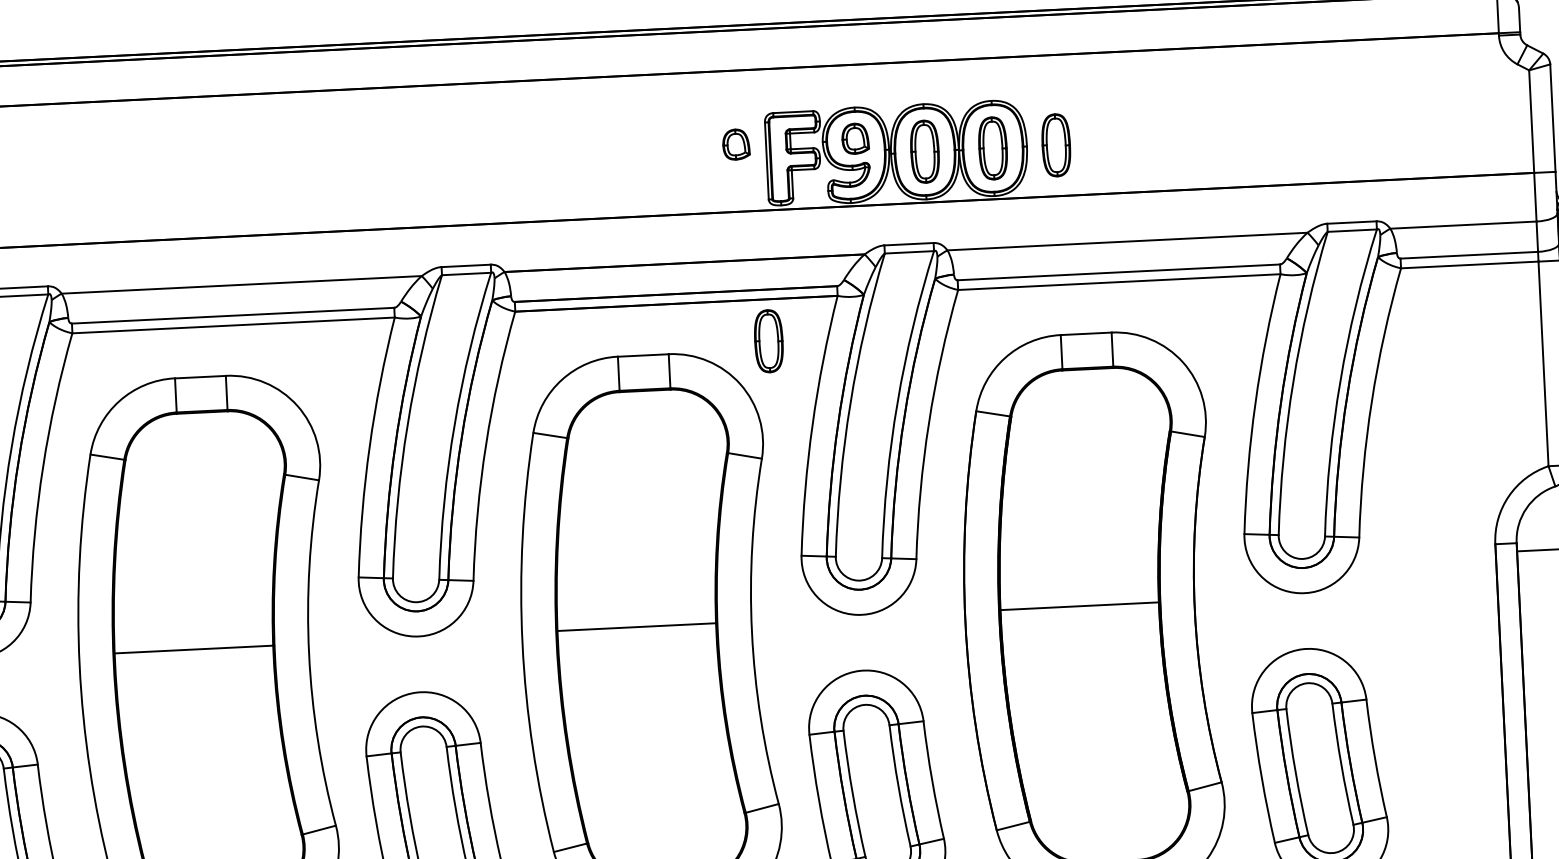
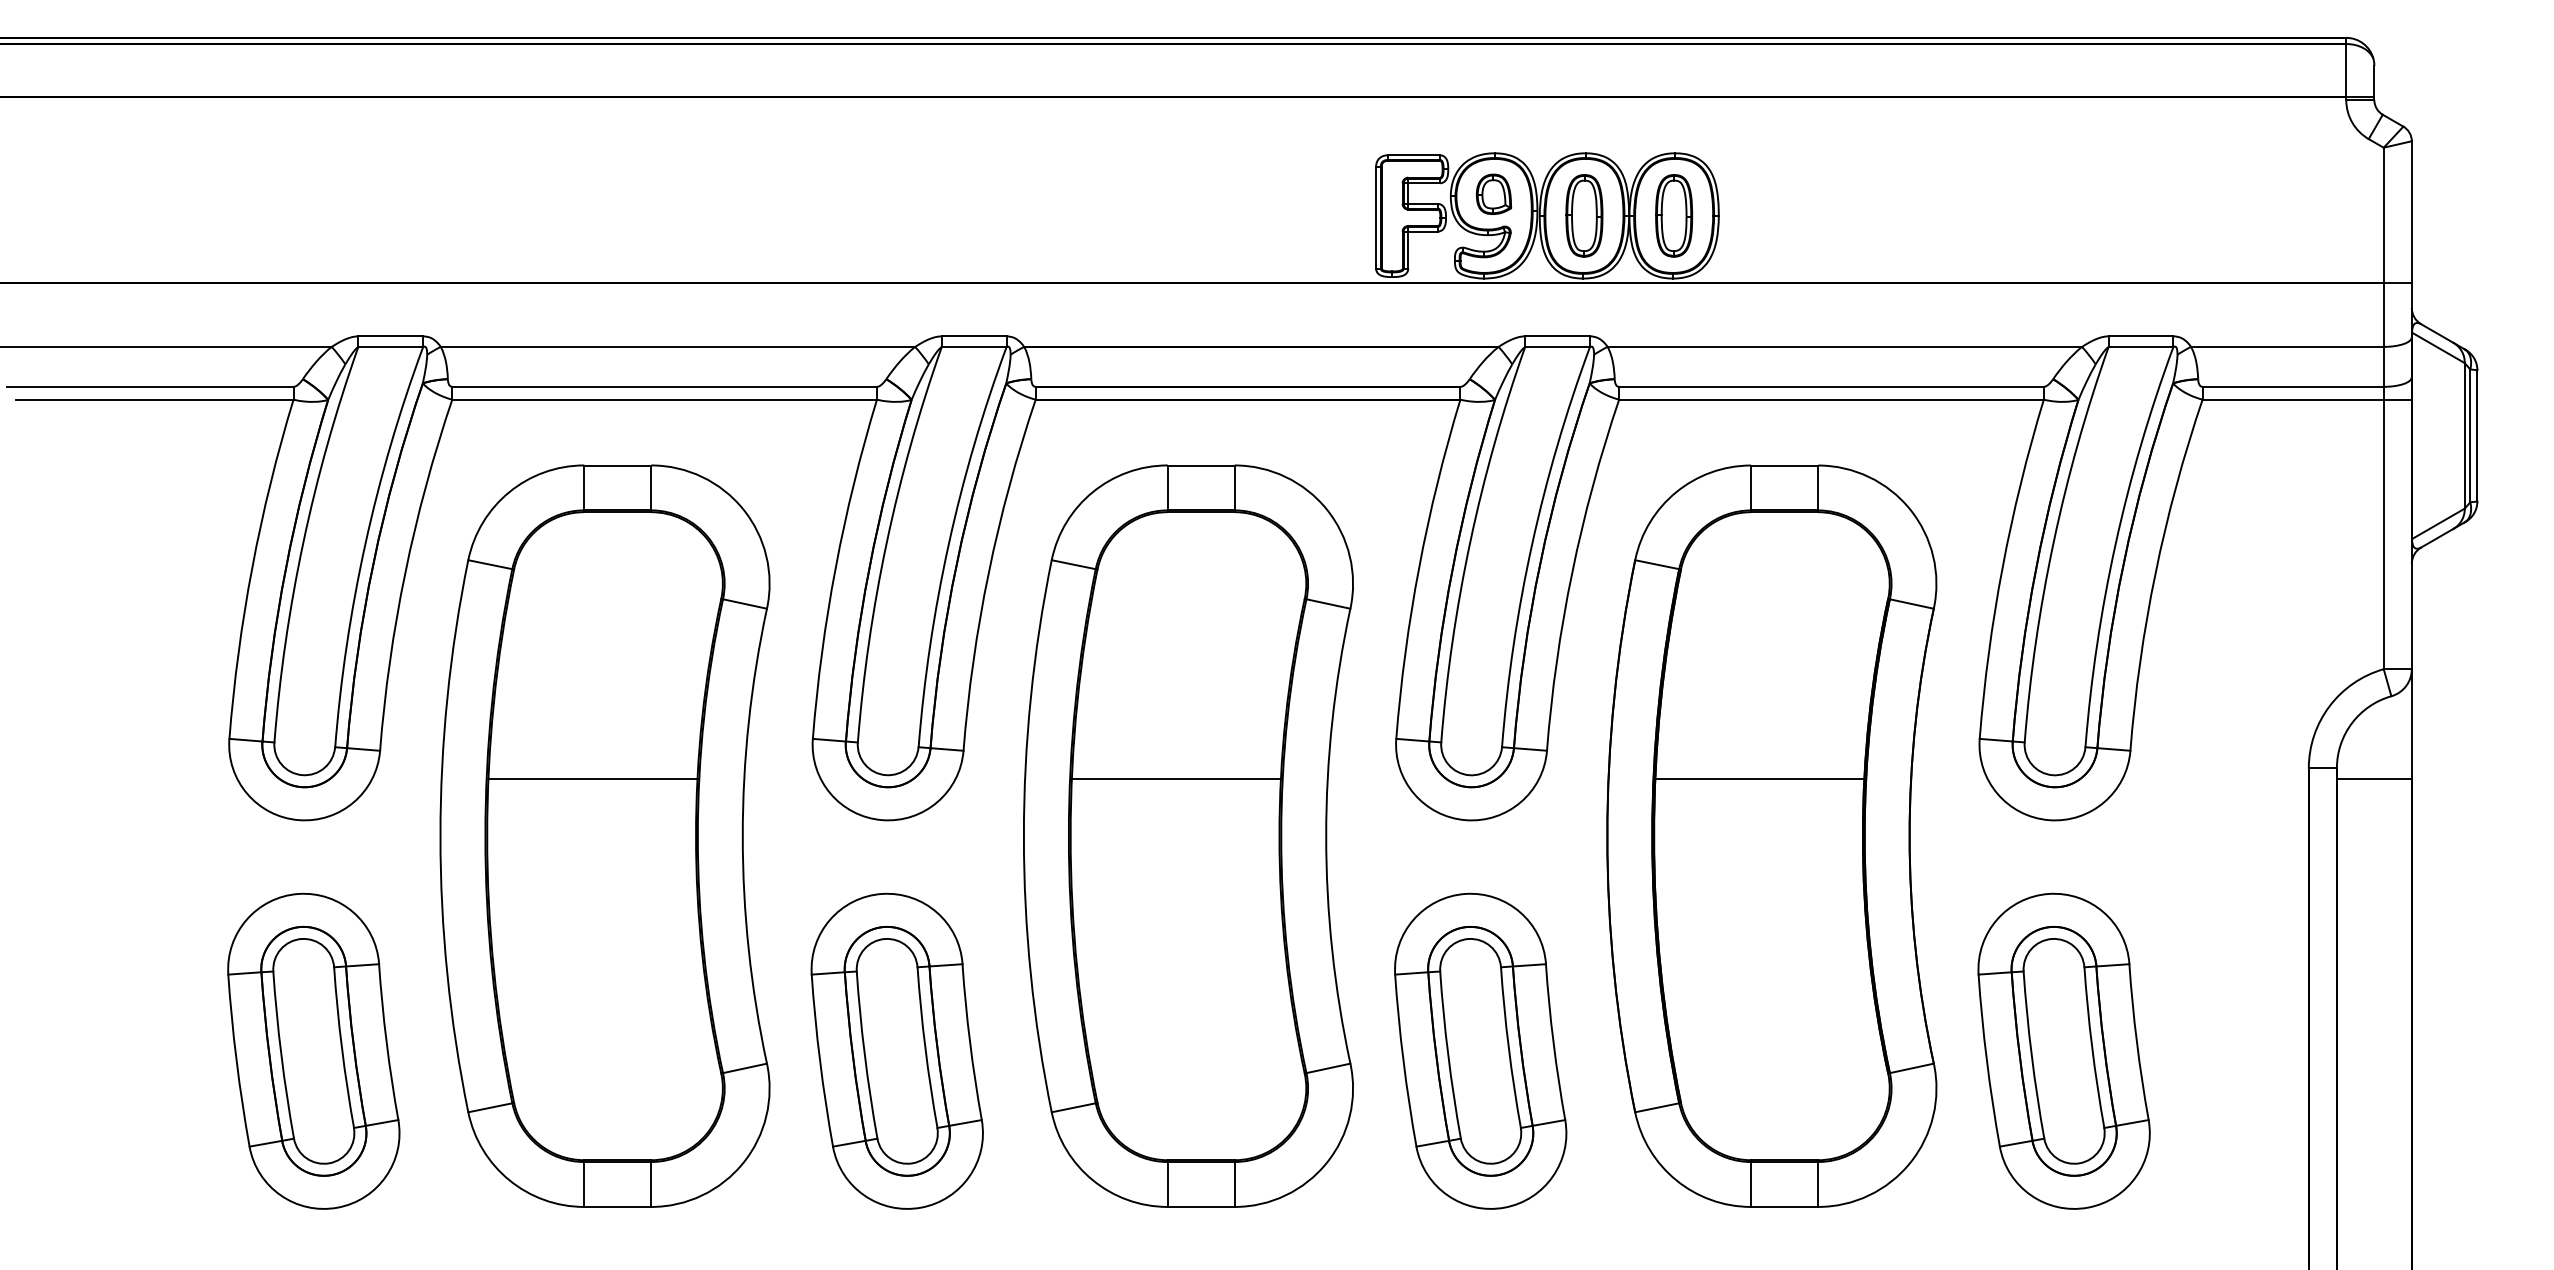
part: (735, 143) -> (1336, 193), removed
part: (1056, 145) -> (1757, 215), removed
part: (769, 340) -> (1367, 454), removed
line: (1080, 606) -> (1759, 779), moved
line: (637, 627) -> (1175, 779), moved
line: (194, 649) -> (592, 779), moved

